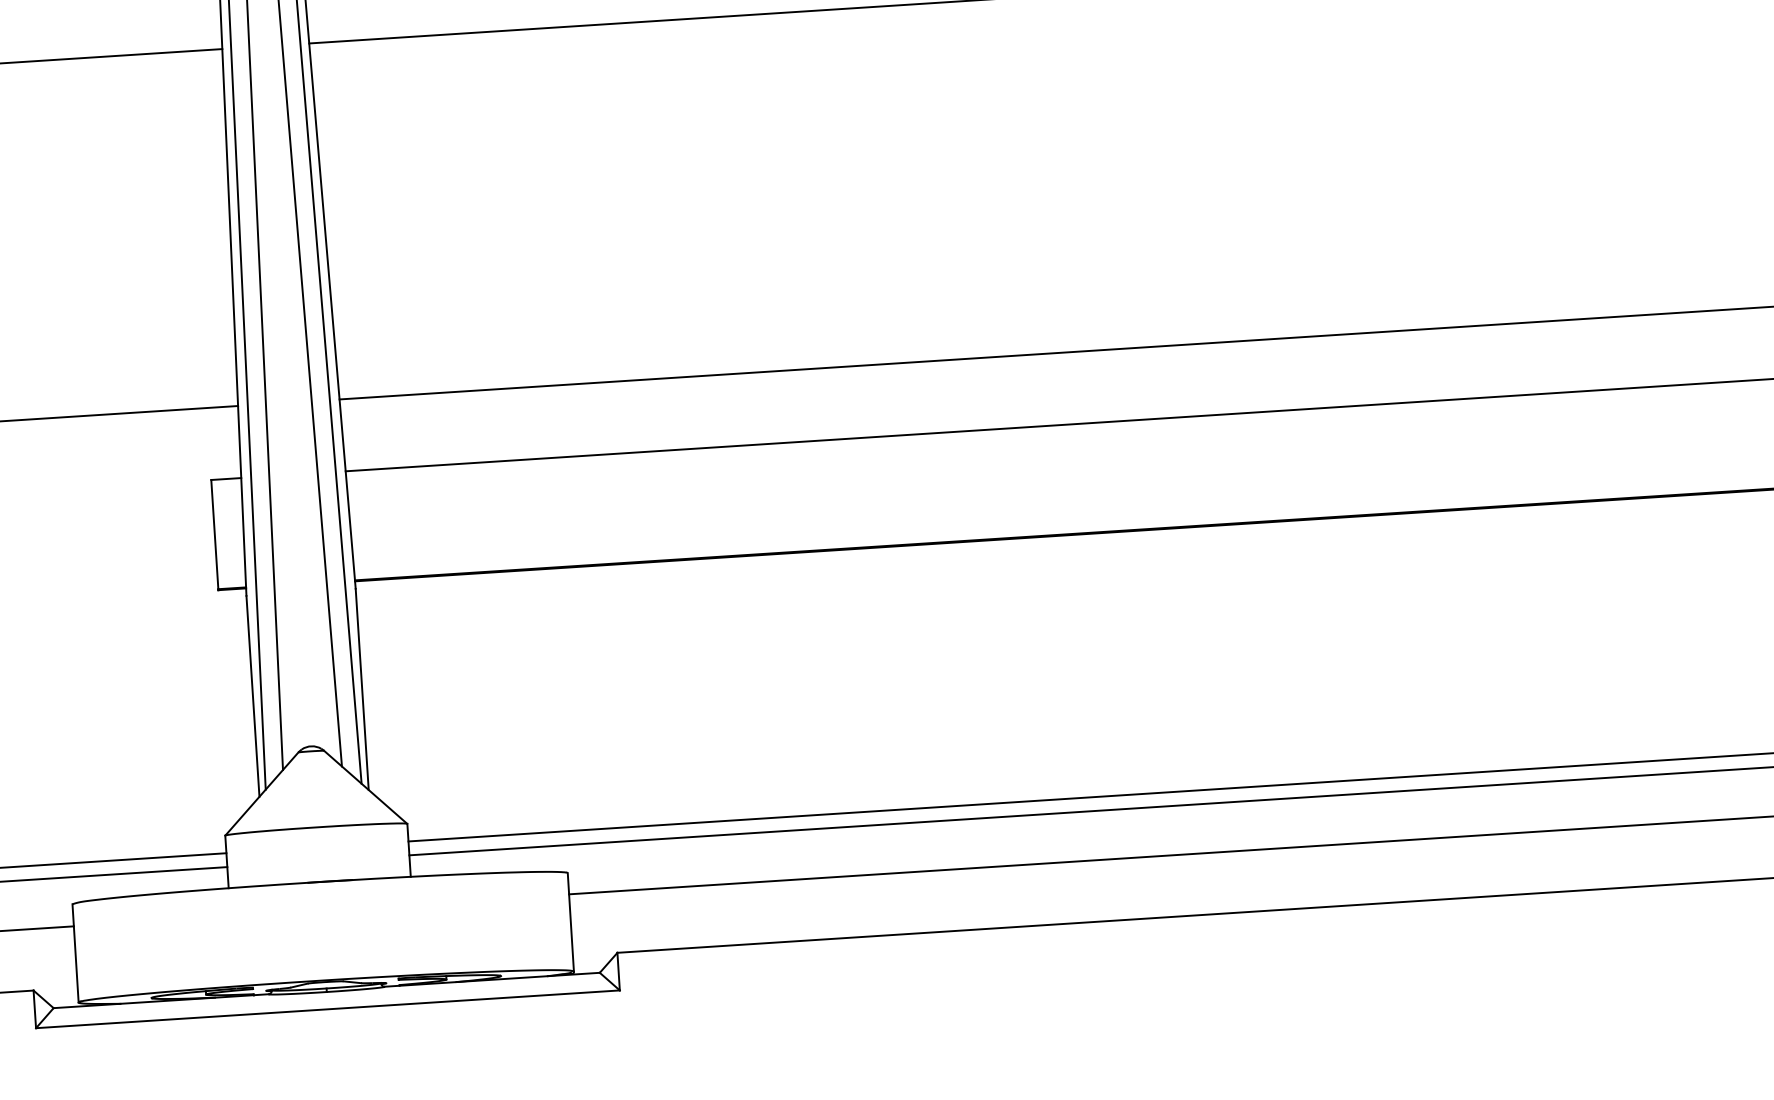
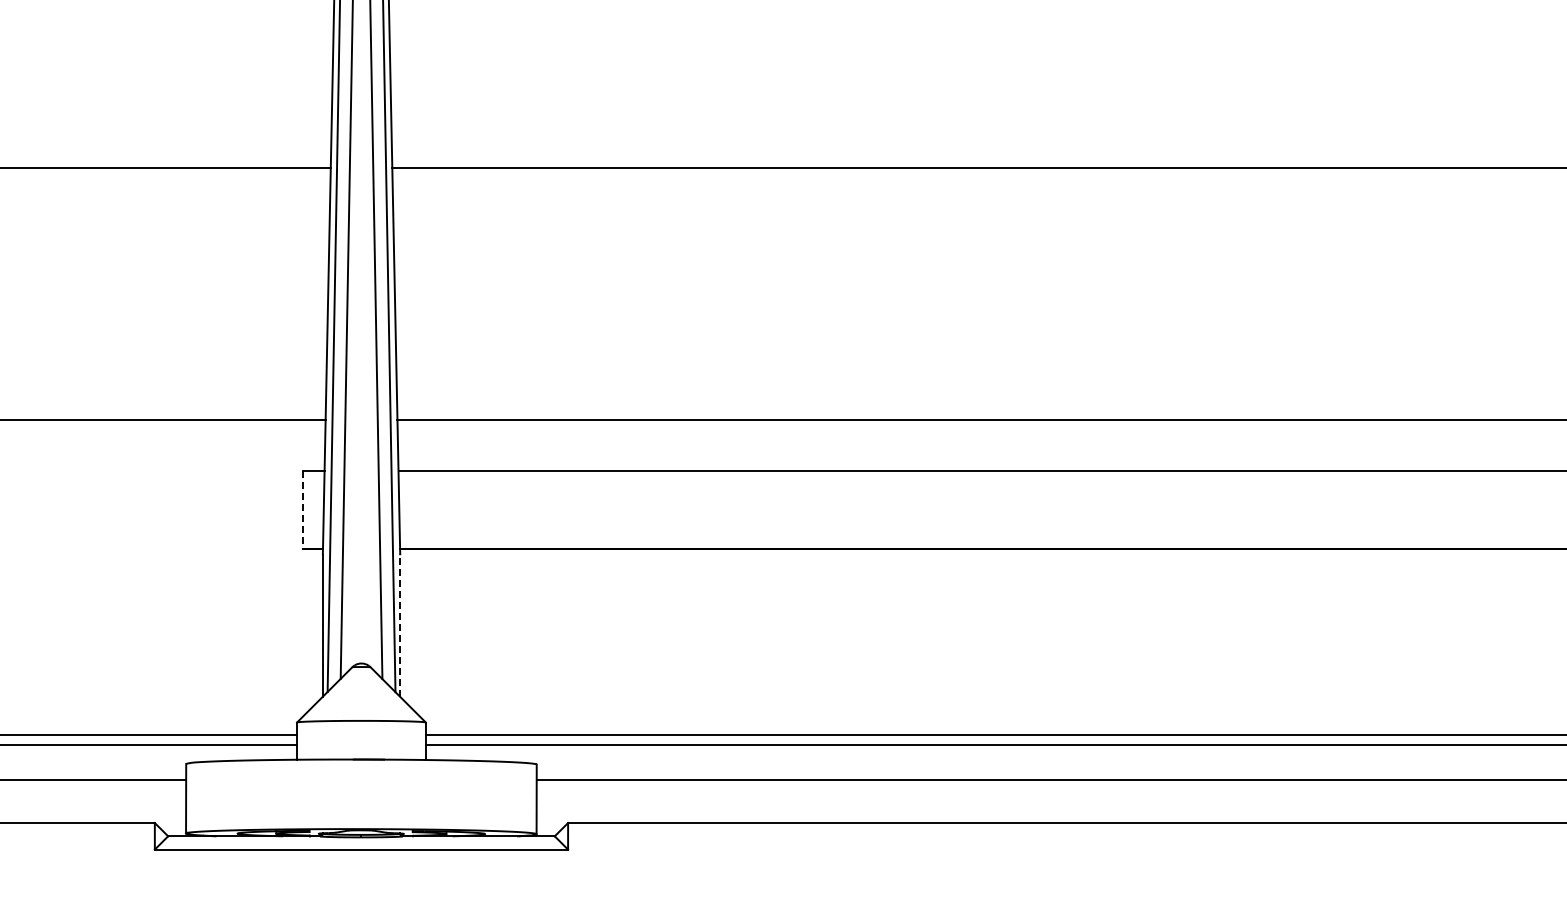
line: (214, 534) -> (303, 509), solid -> dashed
line: (362, 689) -> (400, 625), solid -> dashed

